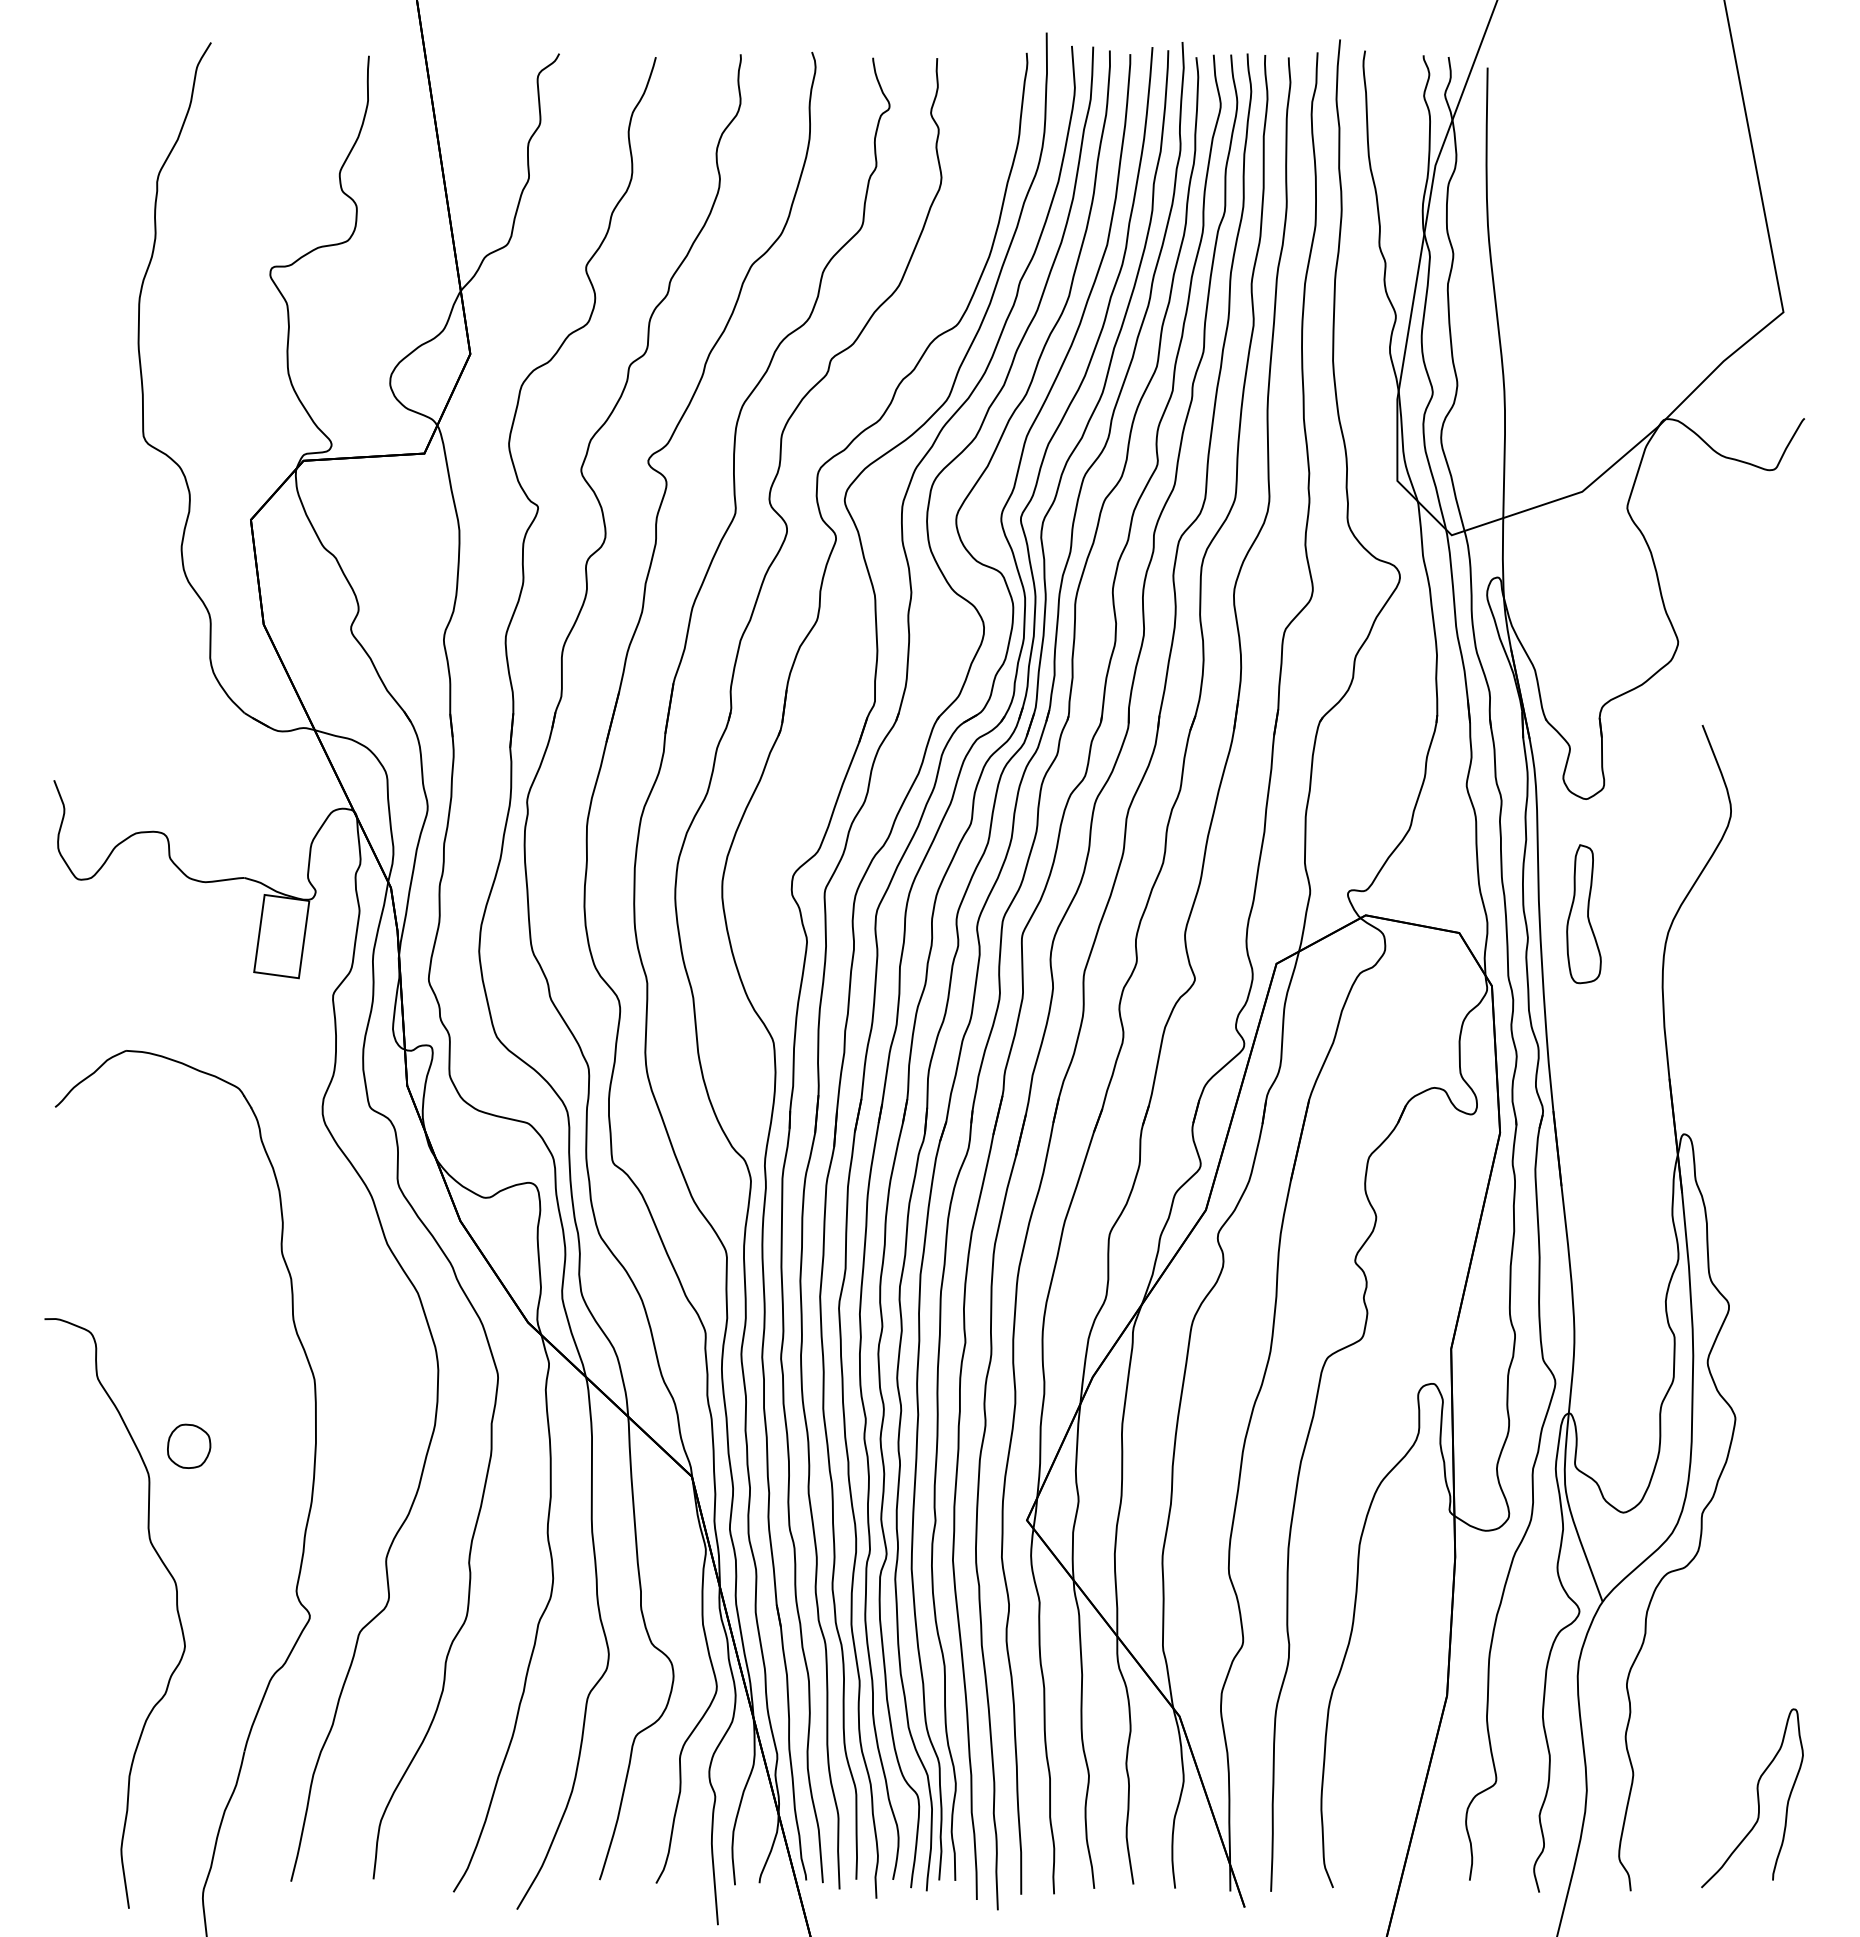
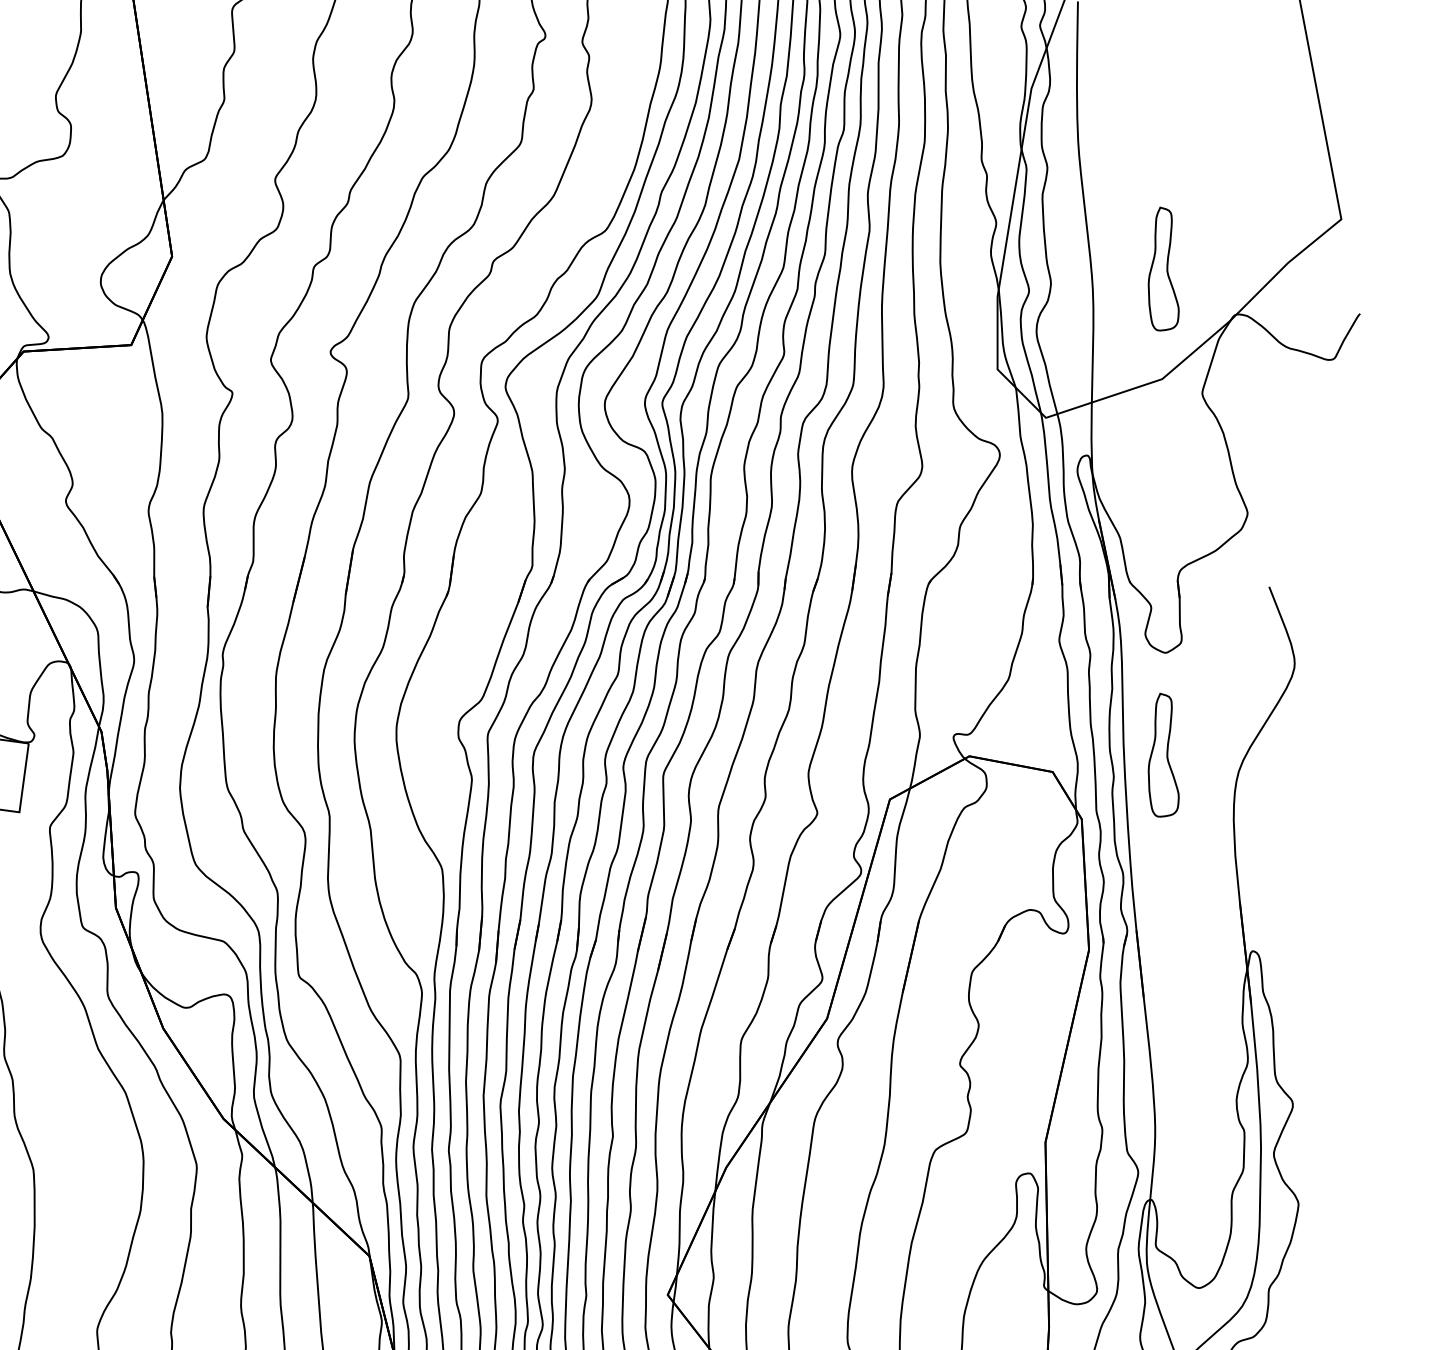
part: (1583, 368) -> (1163, 269), added

